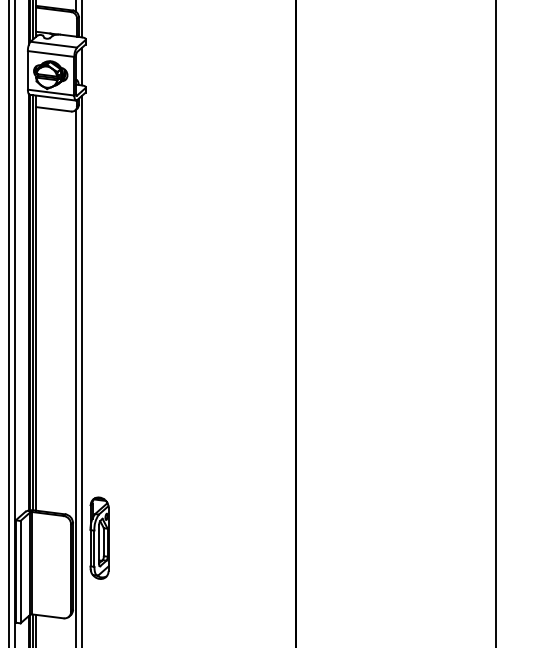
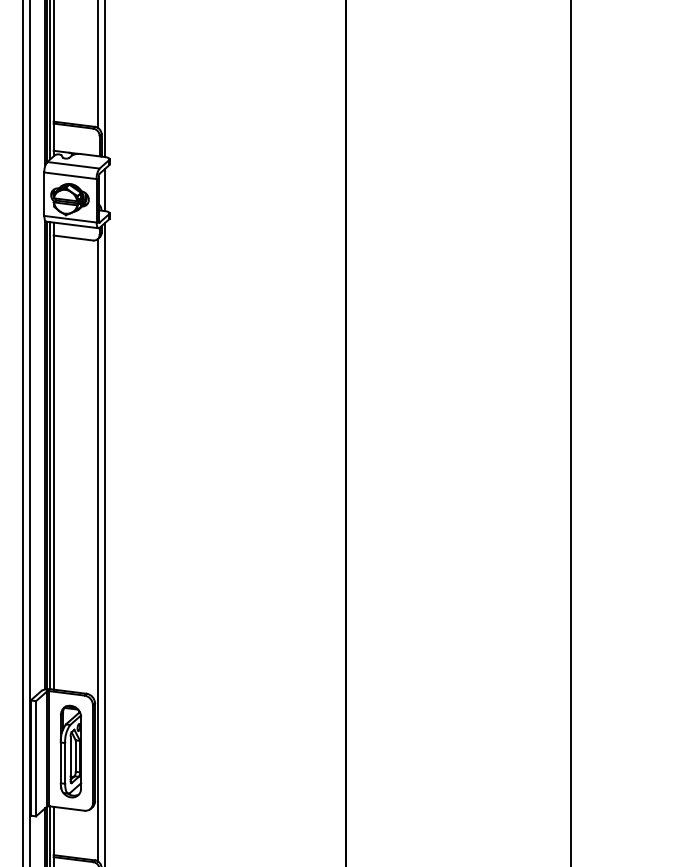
part: (99, 538) -> (70, 751), moved

